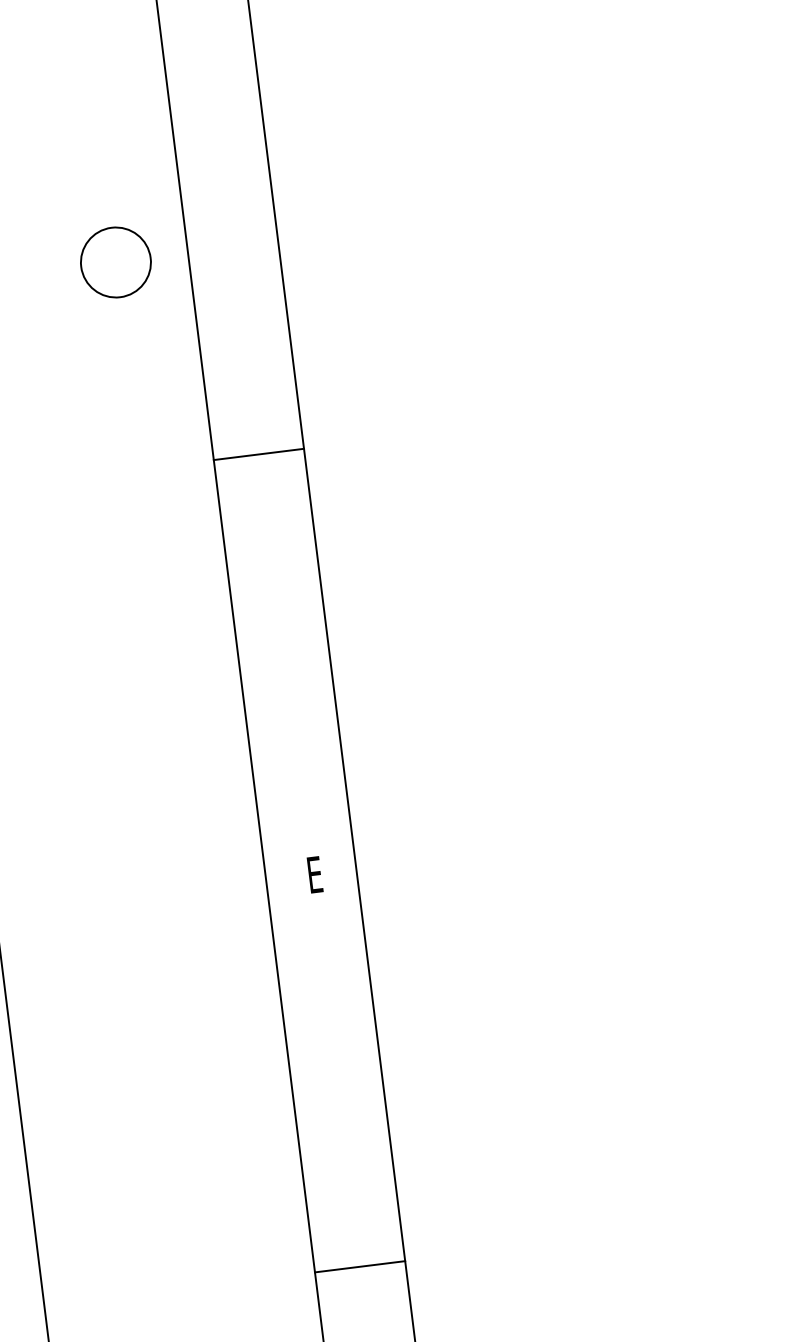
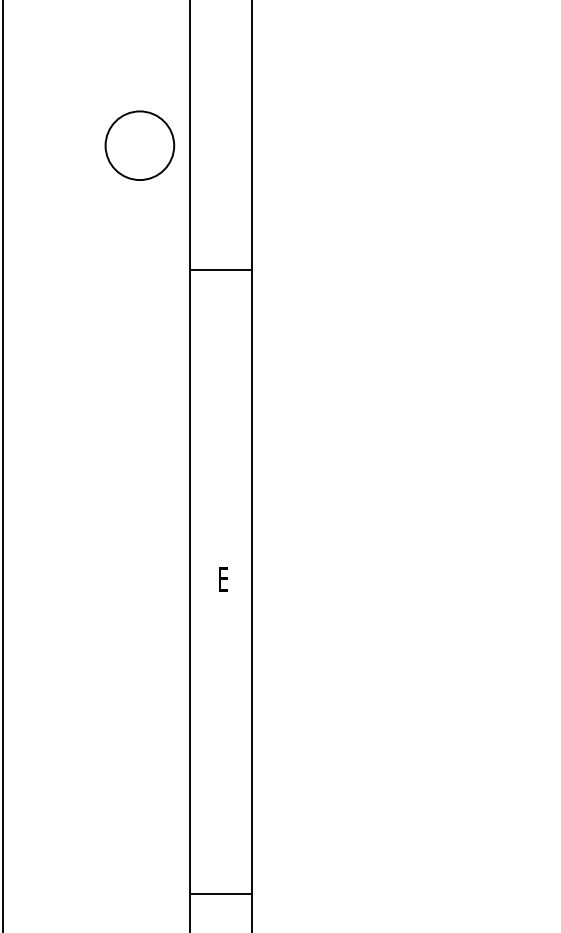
circle: (115, 262) -> (139, 145), size x1.43
line: (258, 454) -> (220, 270), moved
line: (359, 1267) -> (220, 894), moved

